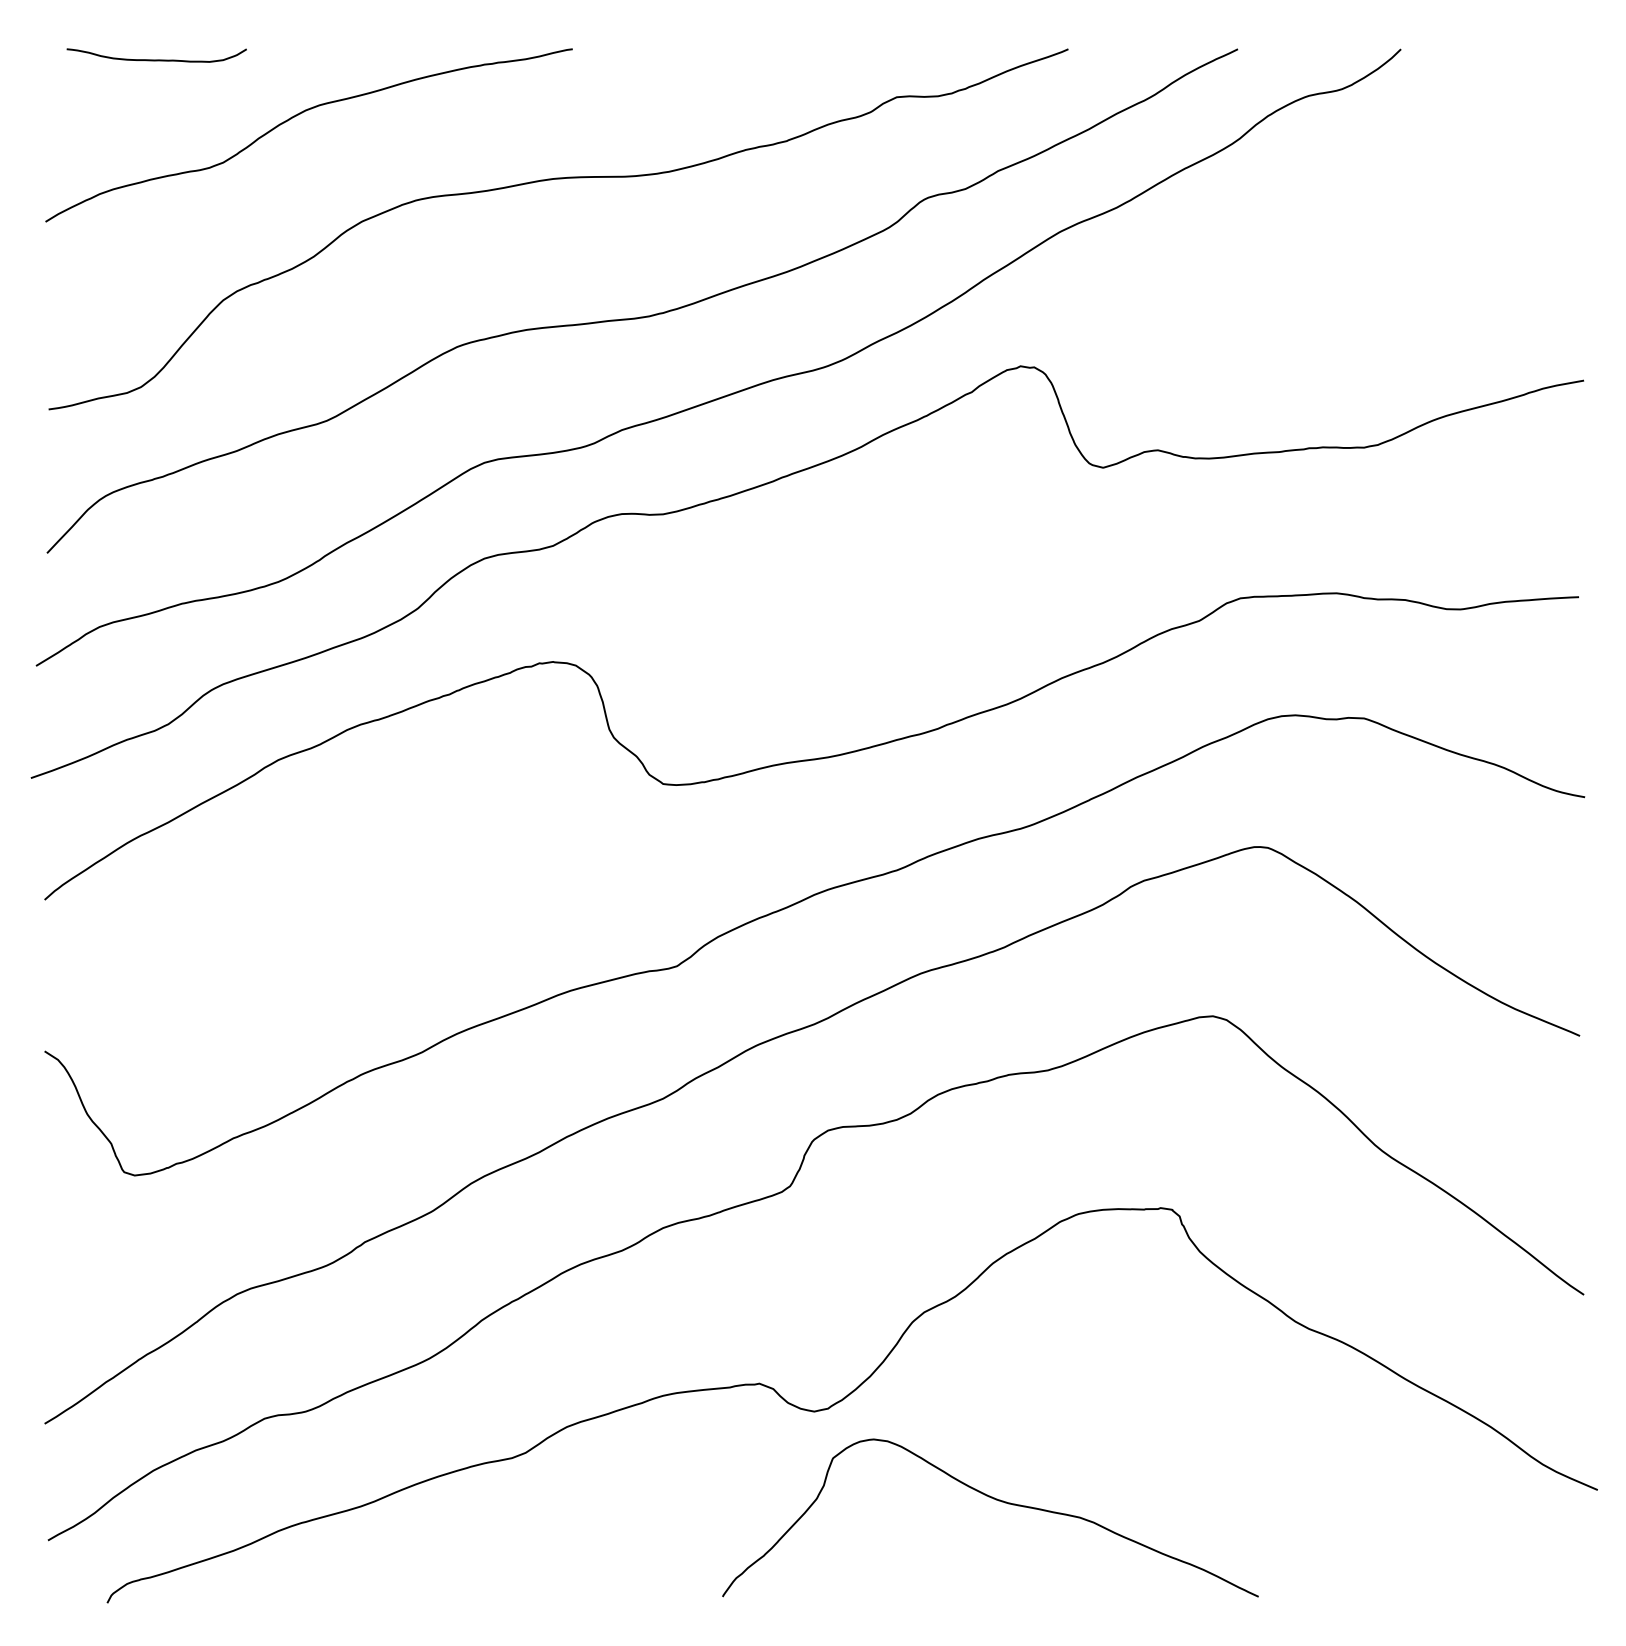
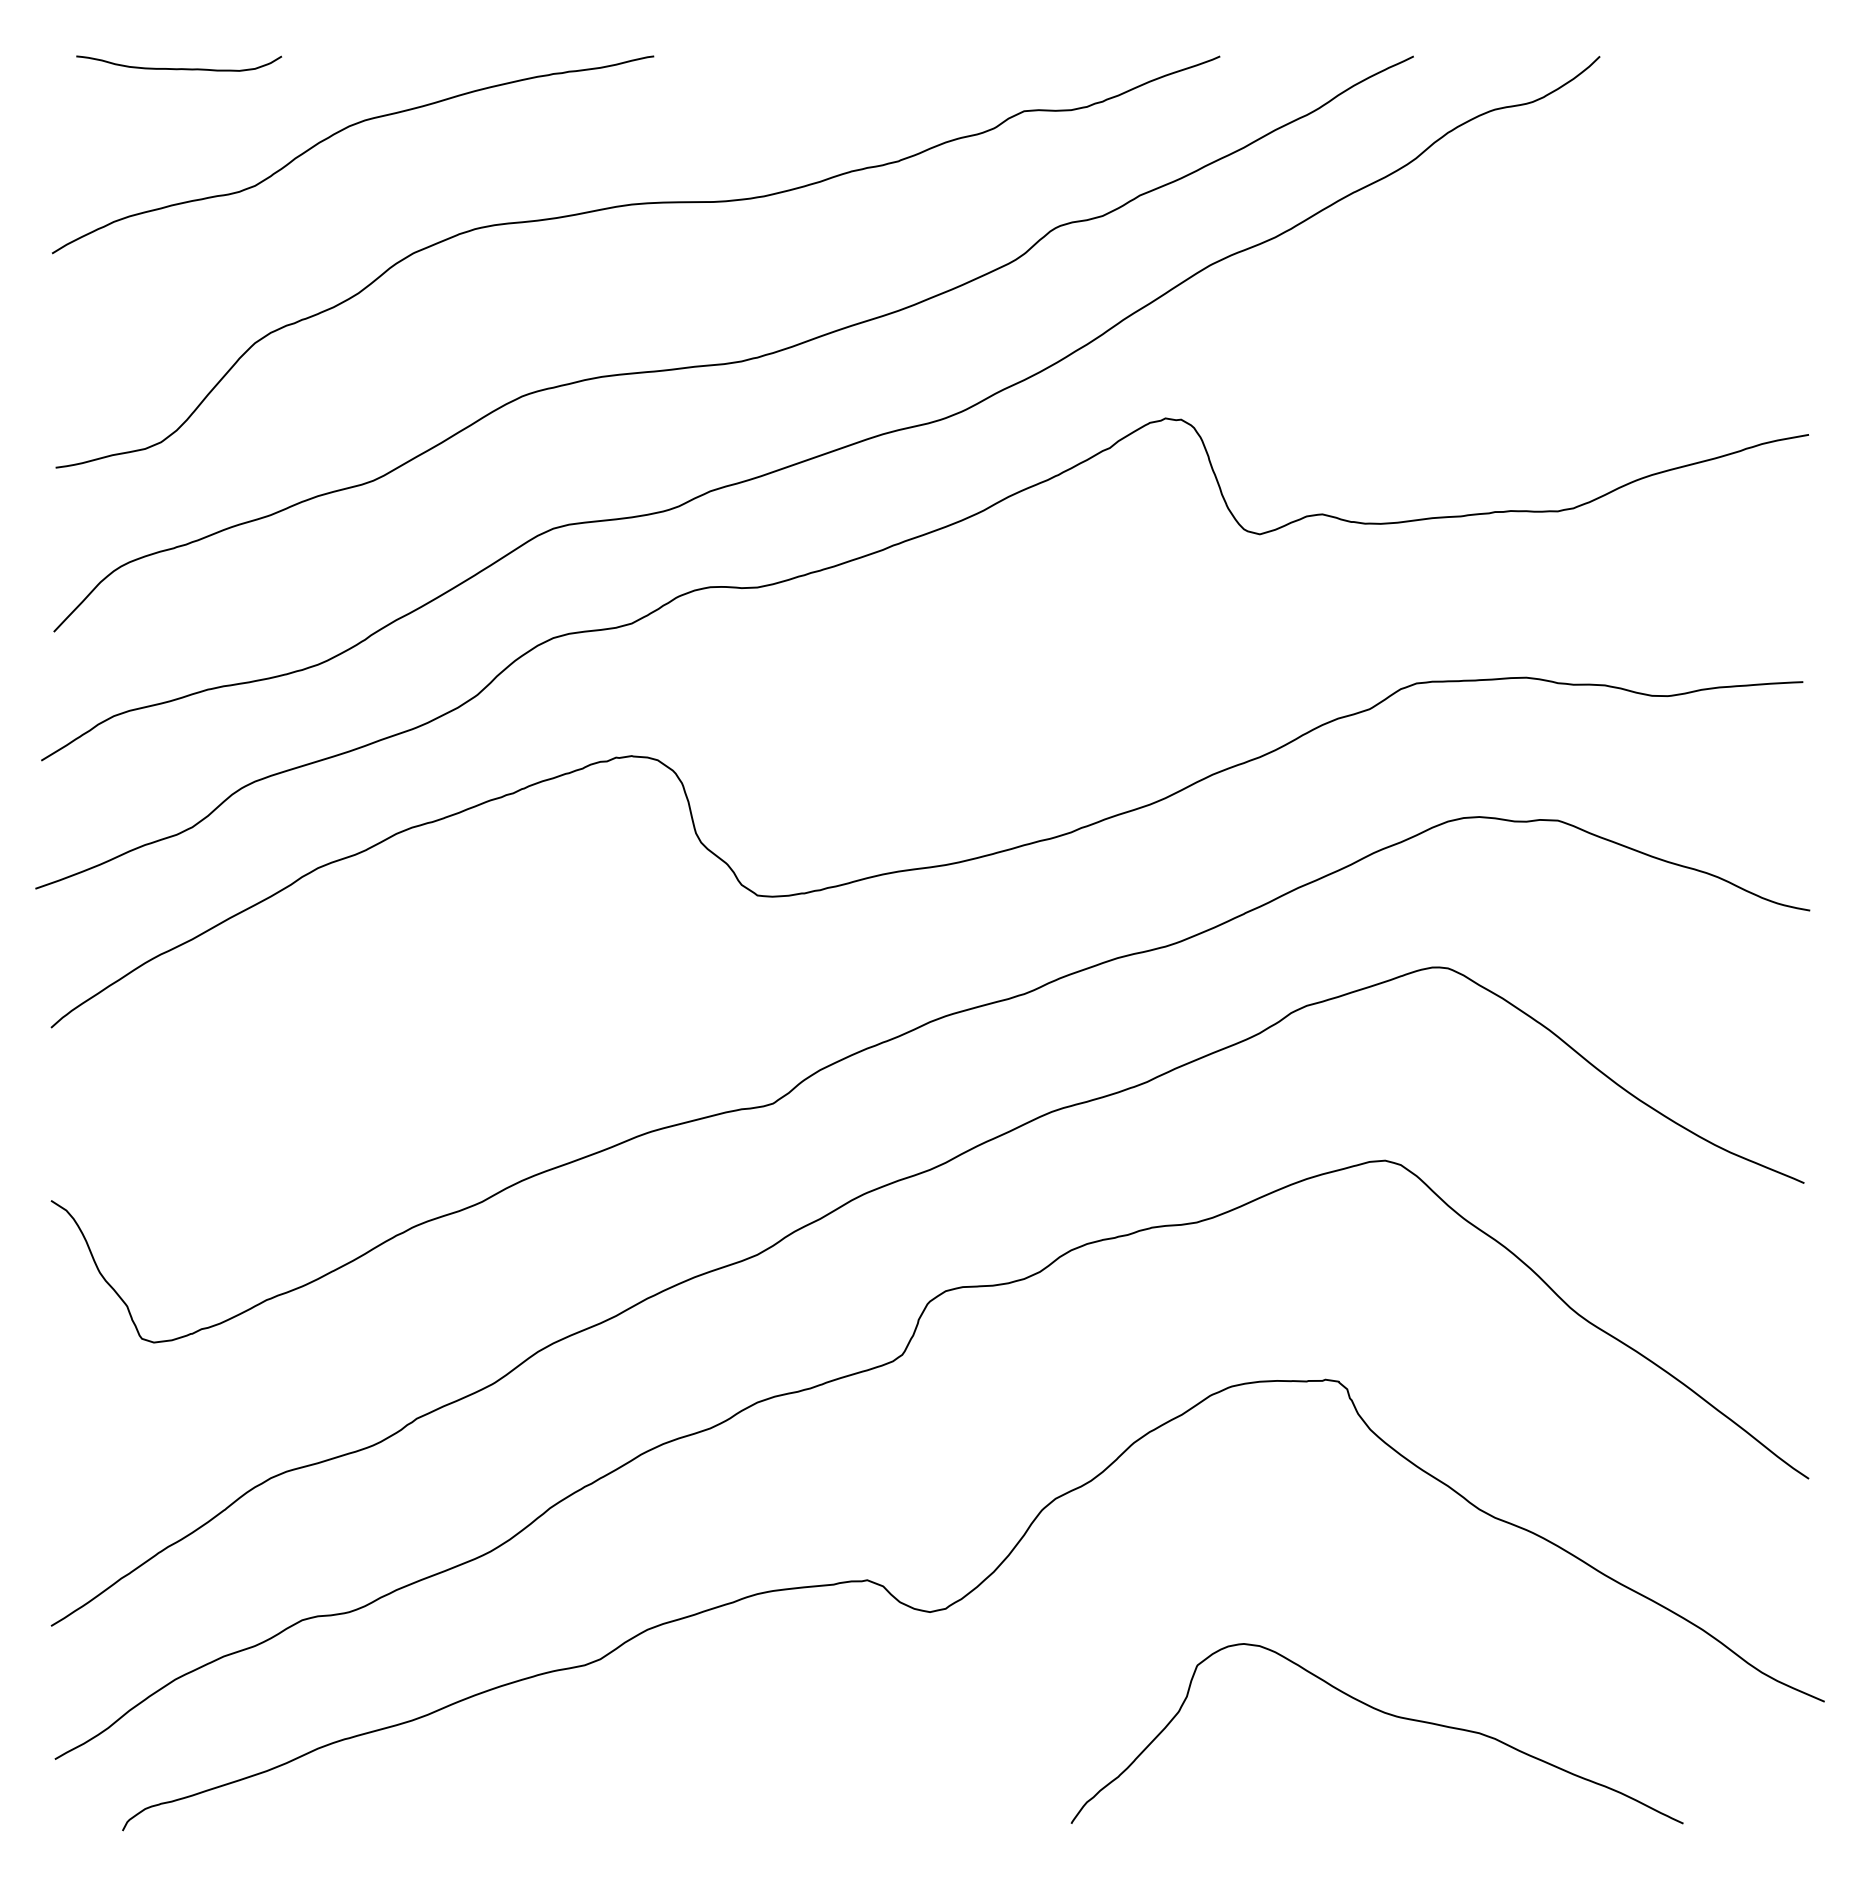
curve: (996, 1500) -> (1383, 1713), moved

